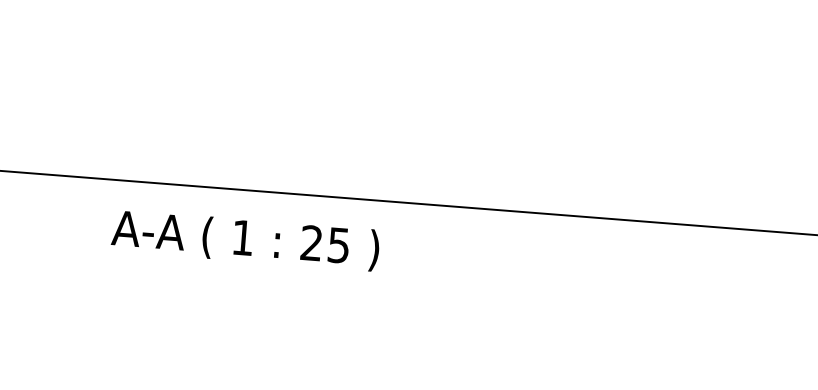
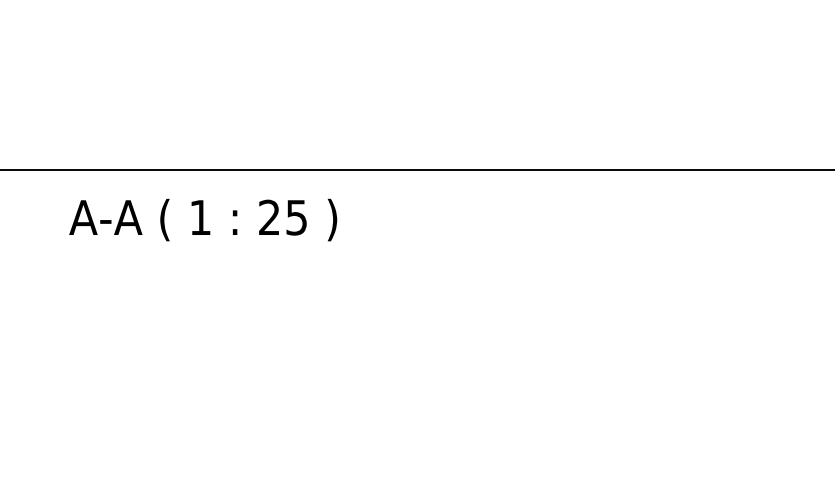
text: (245, 239) -> (203, 219), moved

